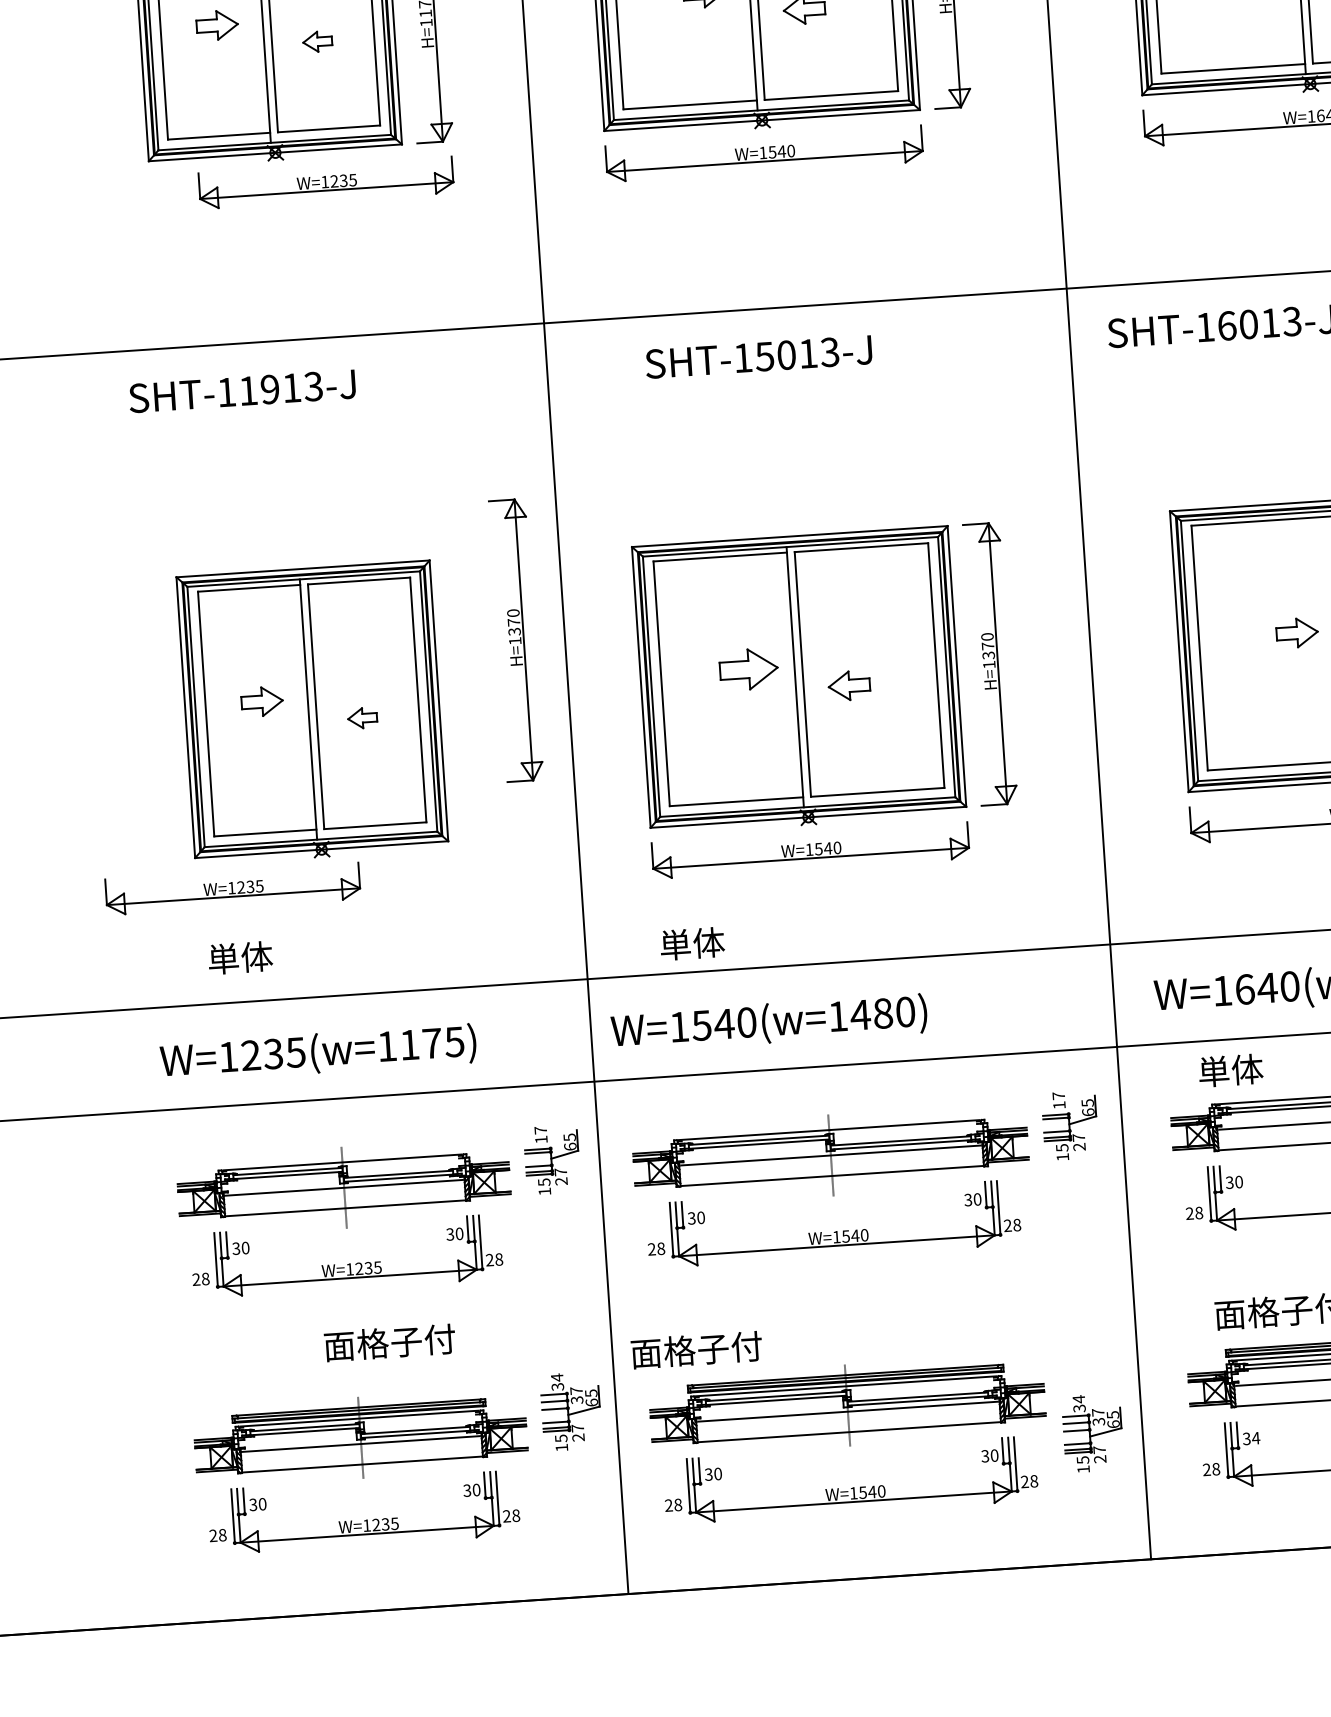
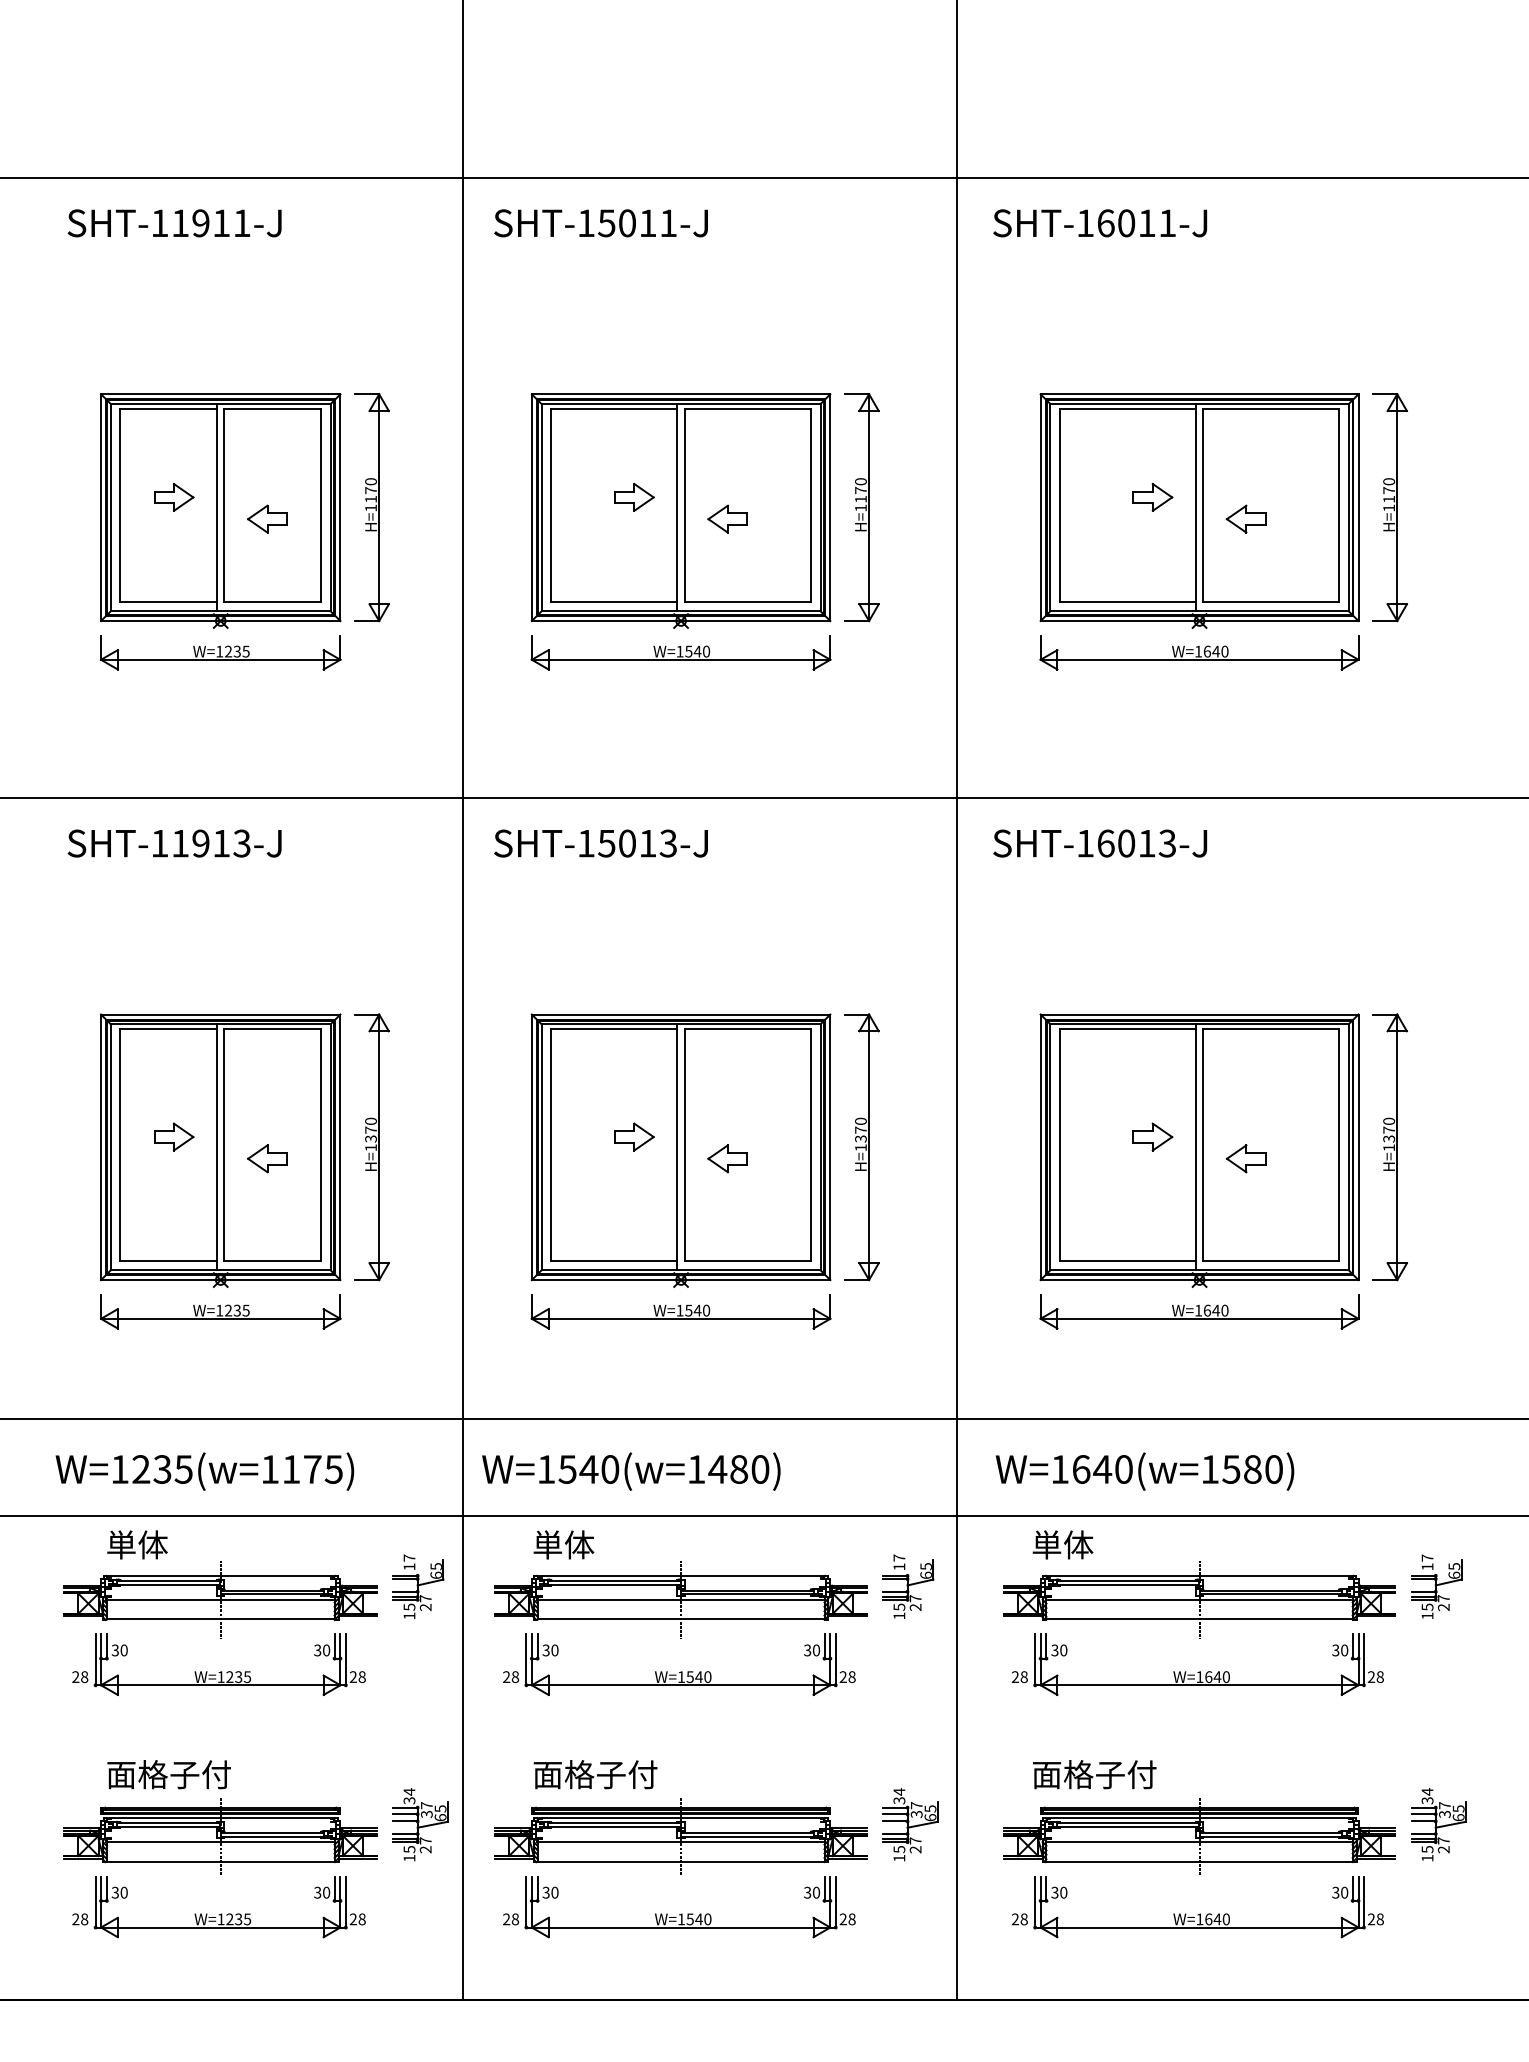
part: (317, 41) -> (267, 518), size x1.43
part: (326, 182) -> (220, 652), moved
text: (758, 357) -> (600, 843), moved
part: (515, 640) -> (371, 1147), moved
part: (749, 668) -> (634, 1136), size x0.71
part: (362, 717) -> (267, 1158), size x1.43
part: (232, 888) -> (220, 1311), moved
text: (691, 943) -> (563, 1544), moved
text: (240, 957) -> (137, 1544), moved
text: (389, 1342) -> (168, 1774), moved
text: (696, 1349) -> (595, 1774), moved
part: (1092, 1432) -> (910, 1824), moved
text: (1255, 1438) -> (1063, 1892), 34 -> 30

